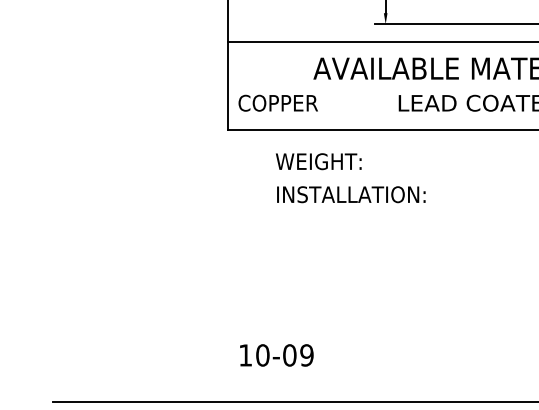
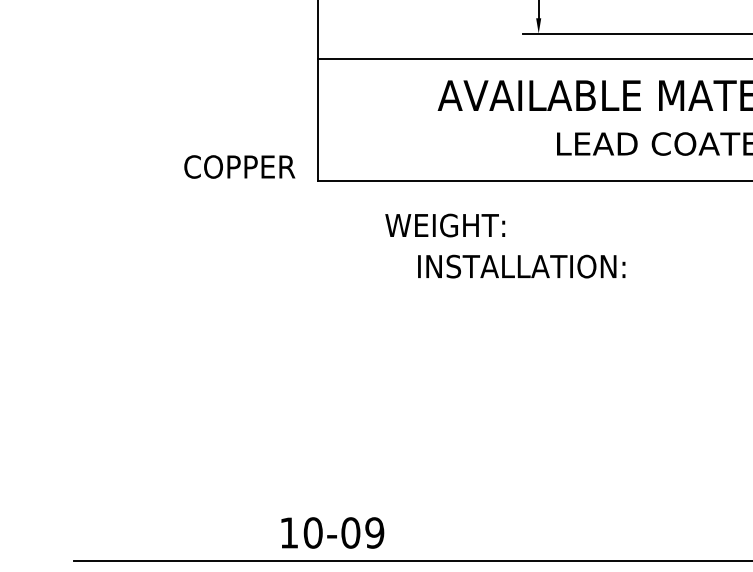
text: (278, 102) -> (239, 166), moved
text: (351, 194) -> (521, 266), moved
text: (276, 355) -> (332, 532), moved

